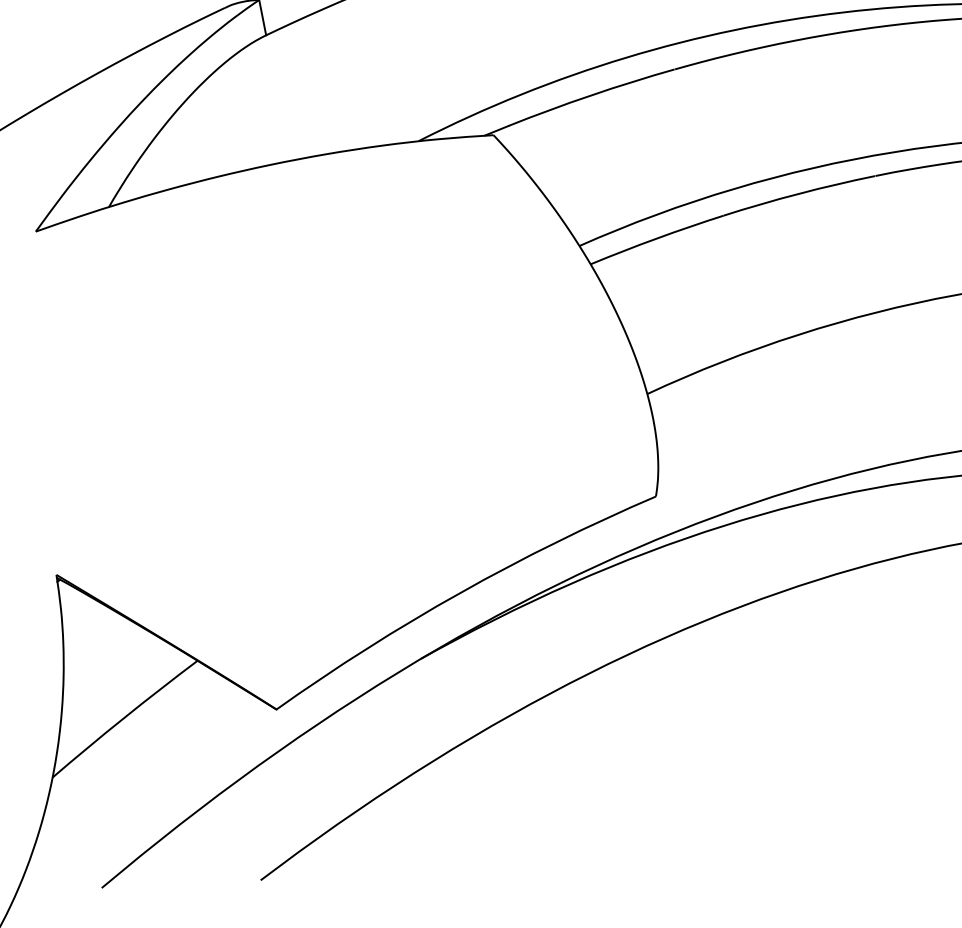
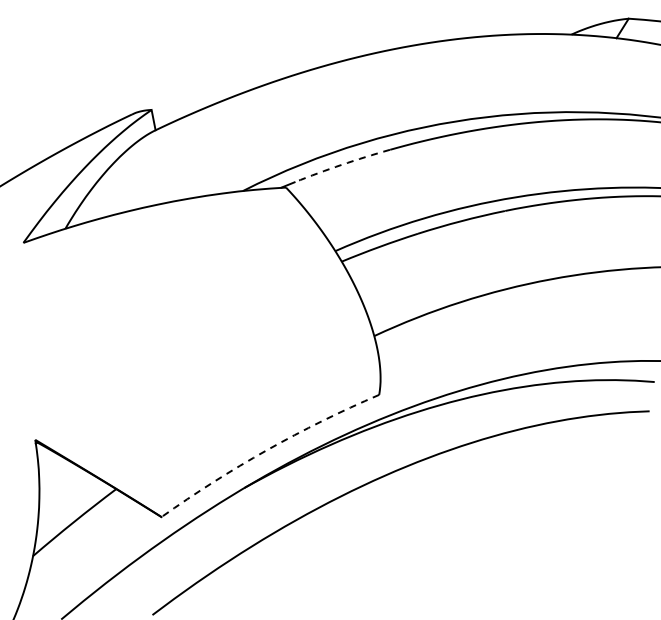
arc: (590, 94) -> (341, 164), solid -> dashed
arc: (461, 593) -> (267, 450), solid -> dashed

